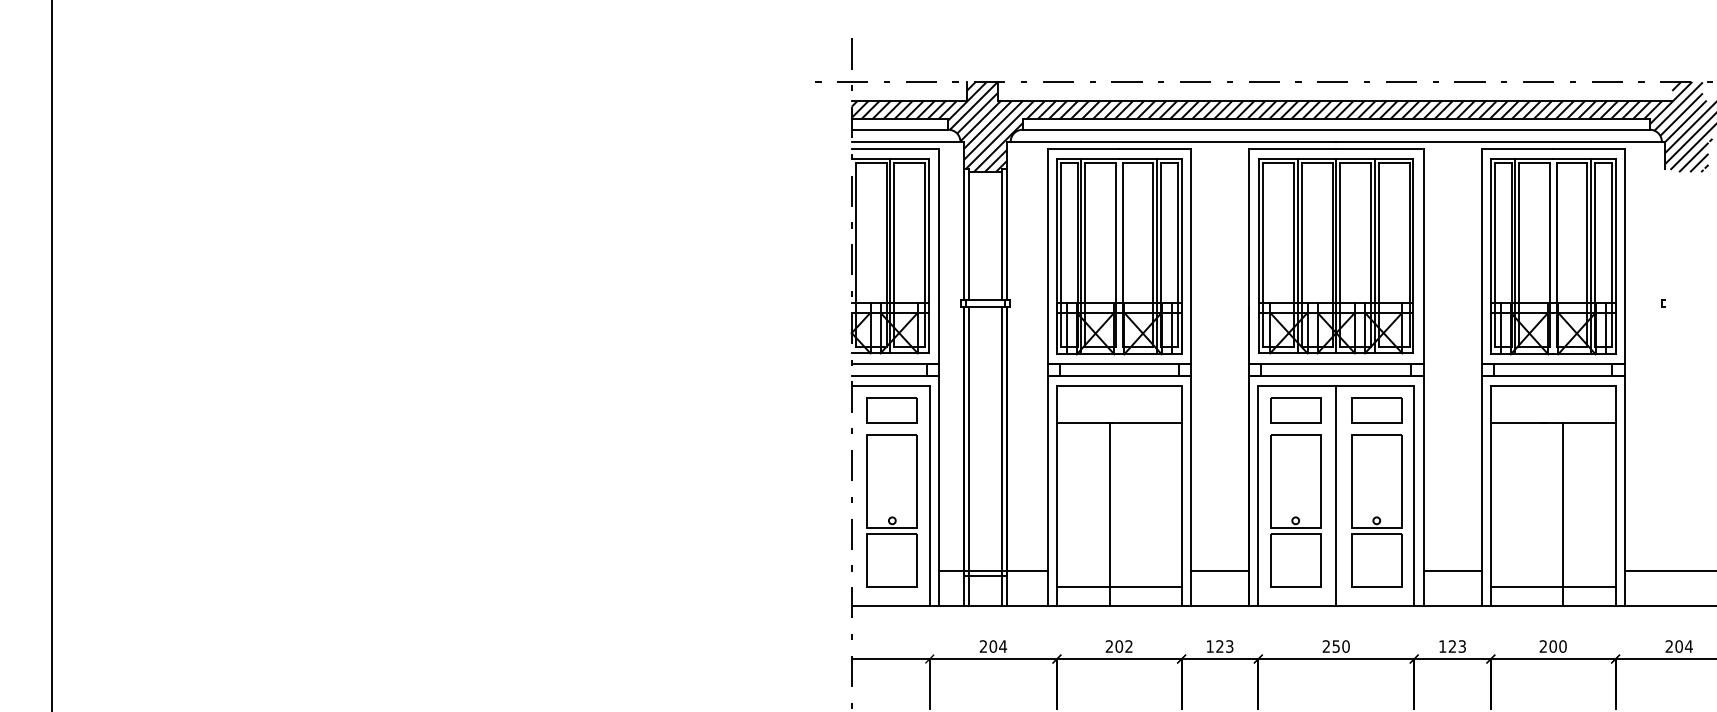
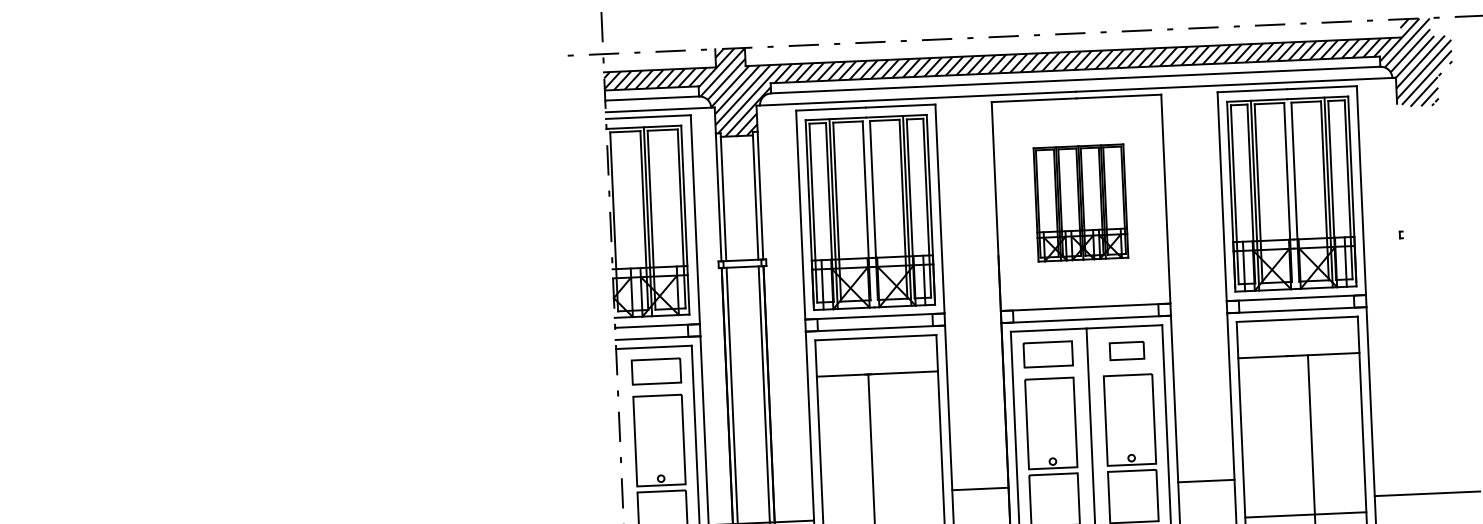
part: (1335, 256) -> (1080, 203), size x0.6
part: (1376, 410) -> (1126, 351), size x0.7
line: (1219, 570) -> (979, 488), moved
line: (1452, 570) -> (1206, 480), moved

